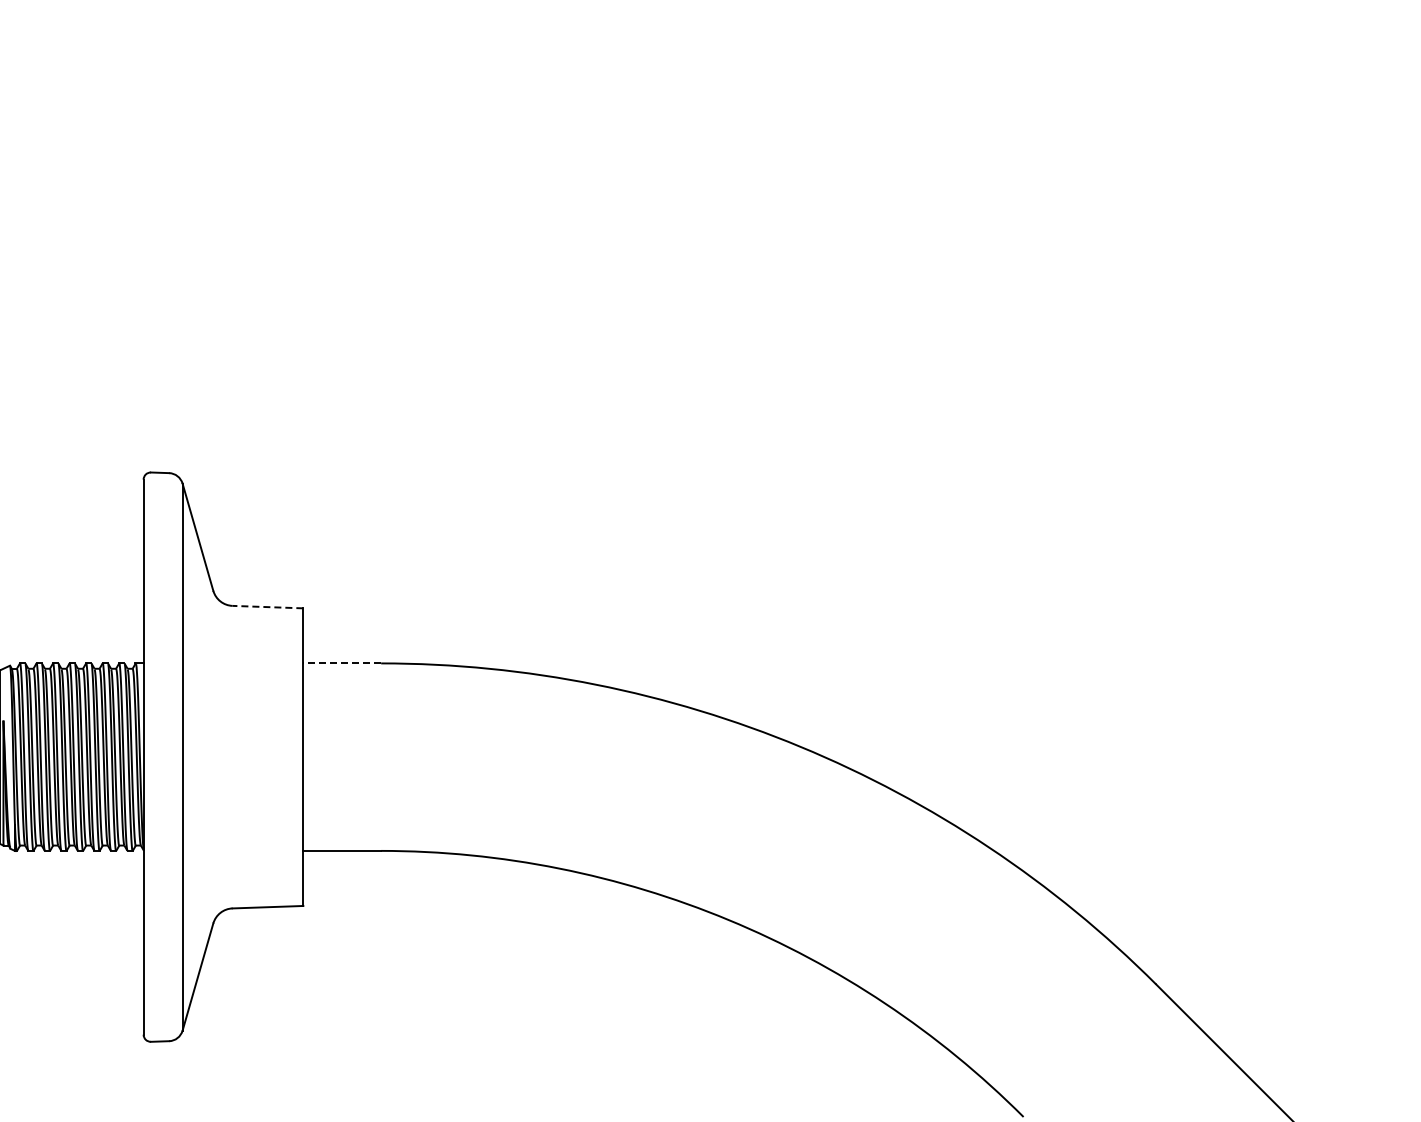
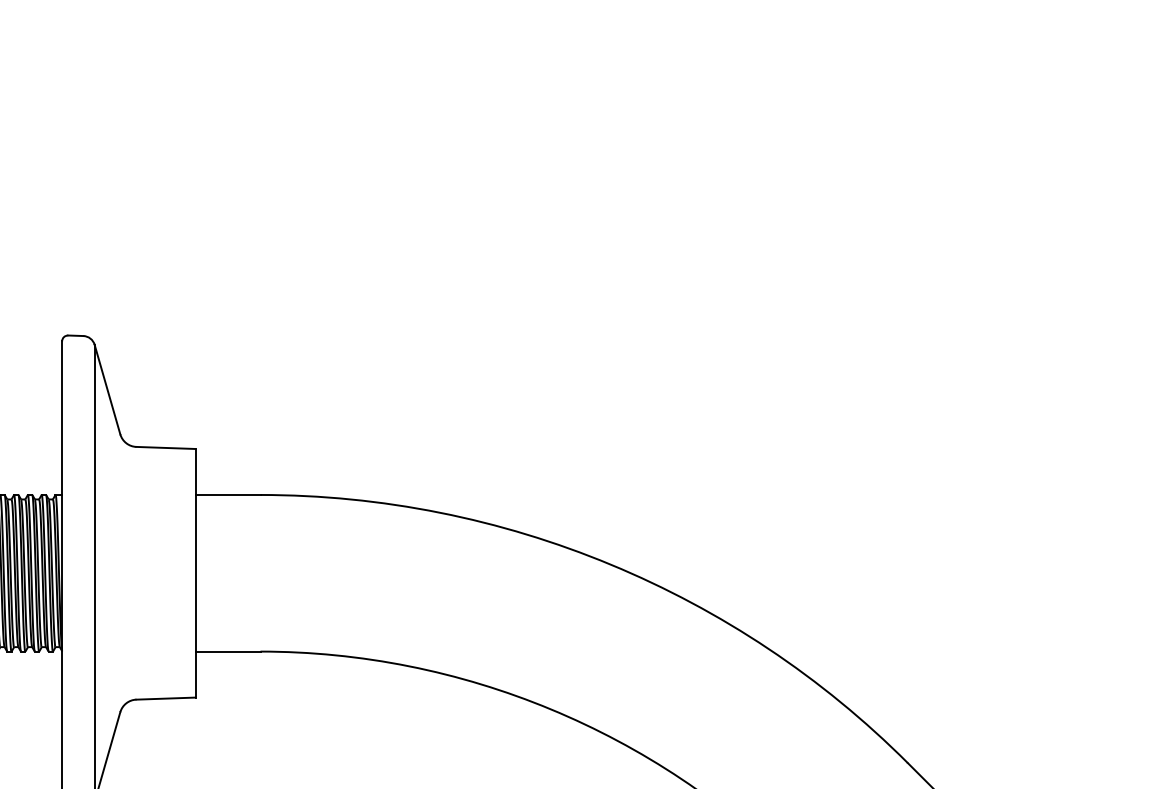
line: (267, 607) -> (165, 448), dashed -> solid
line: (342, 663) -> (228, 495), dashed -> solid

